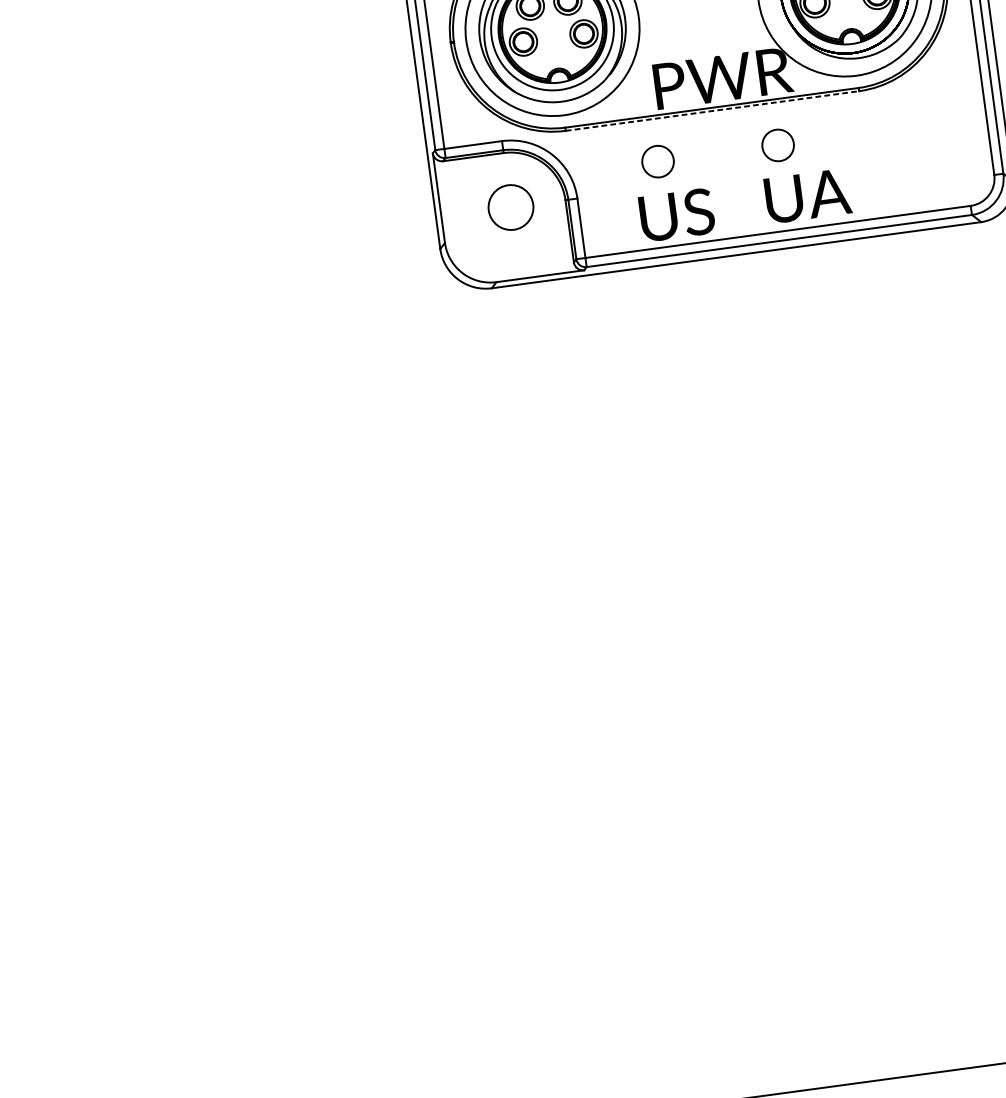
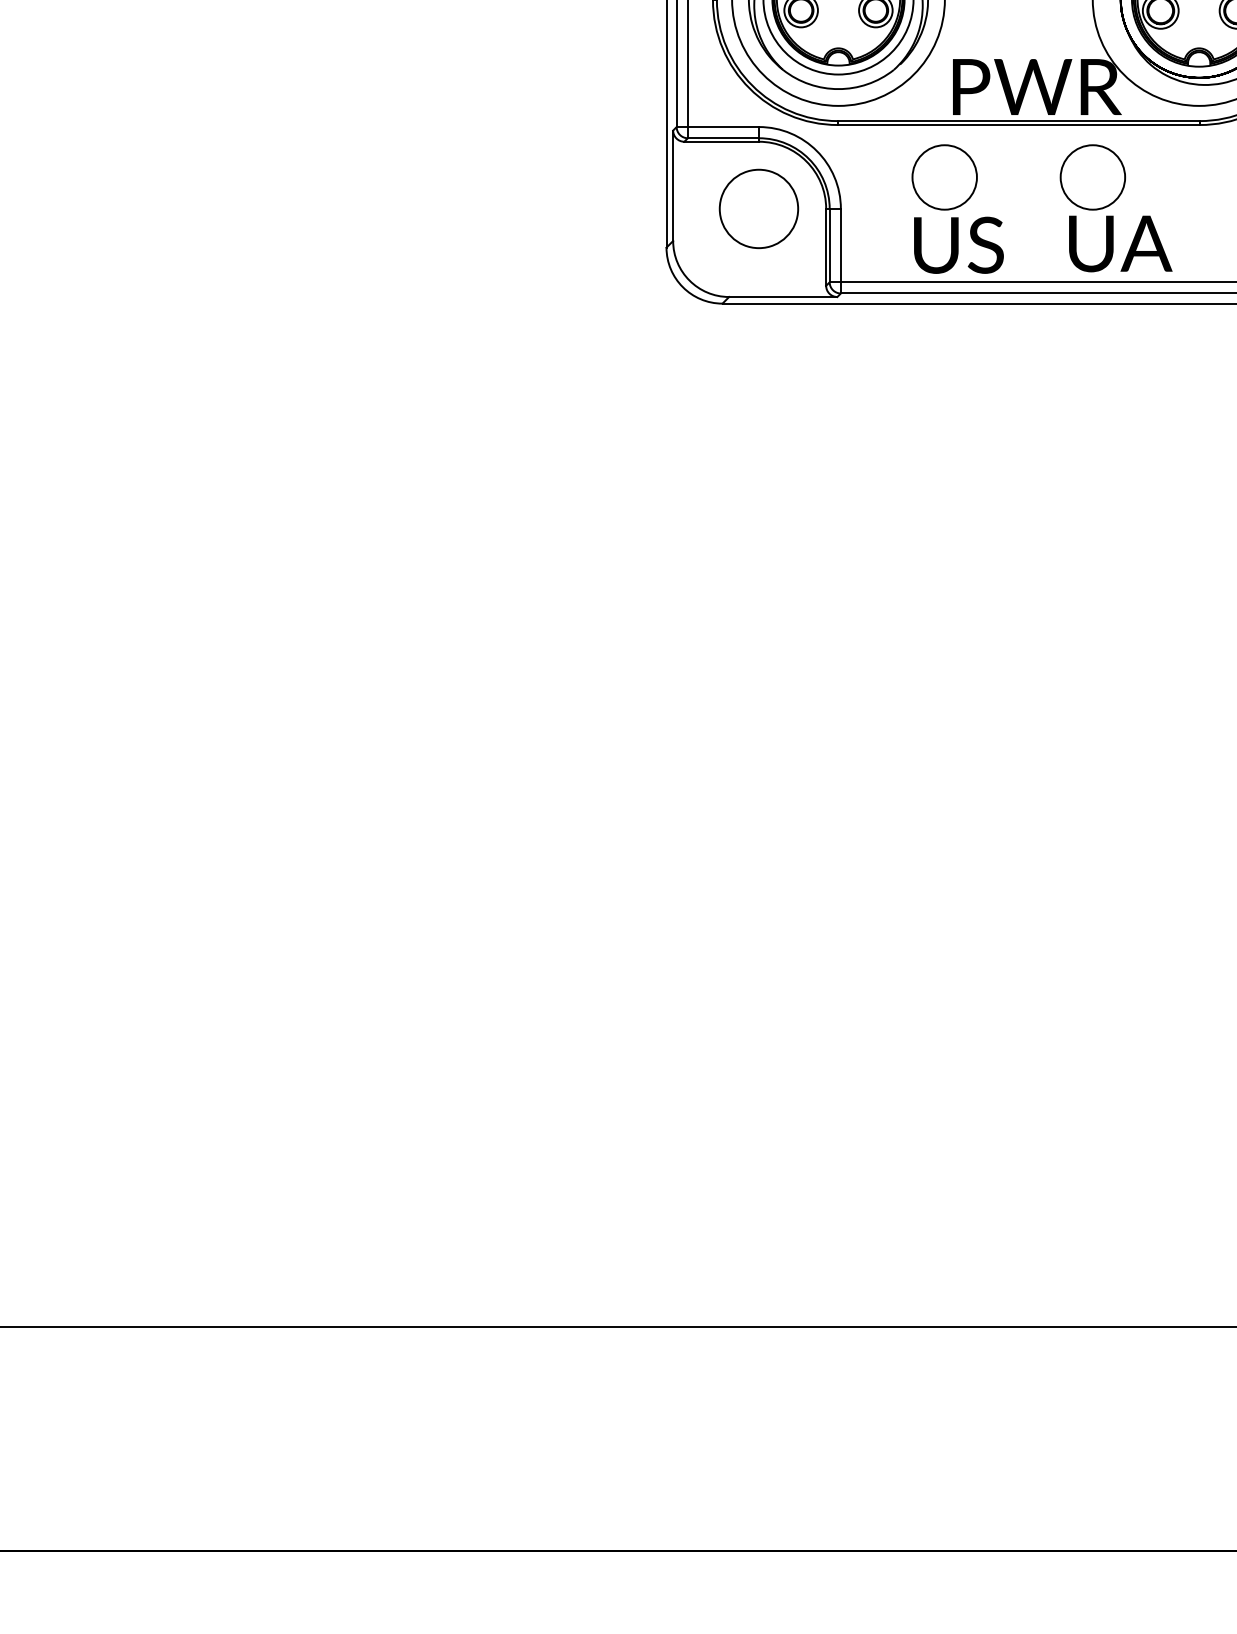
line: (712, 111) -> (1018, 125), dashed -> solid
circle: (777, 145) -> (1092, 177), size x1.67
circle: (657, 161) -> (944, 177), size x1.67
circle: (510, 207) -> (758, 208), size x1.43

